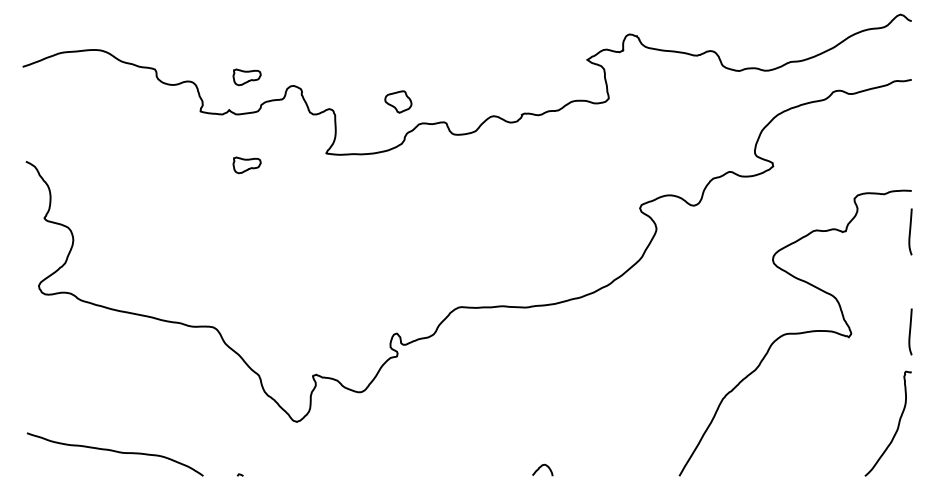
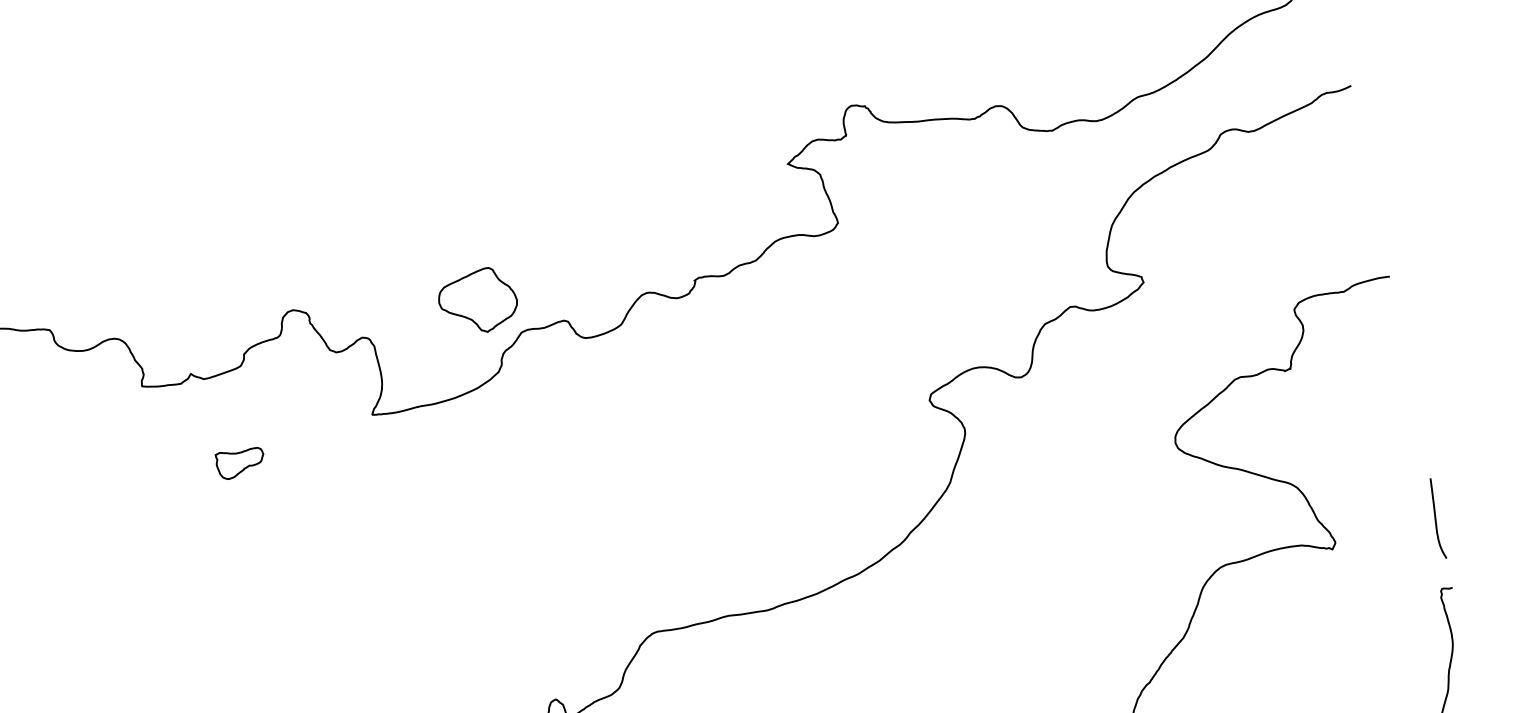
part: (246, 77) -> (209, 312), removed
part: (398, 101) -> (478, 300), size x1.67
curve: (910, 231) -> (1401, 346), removed

